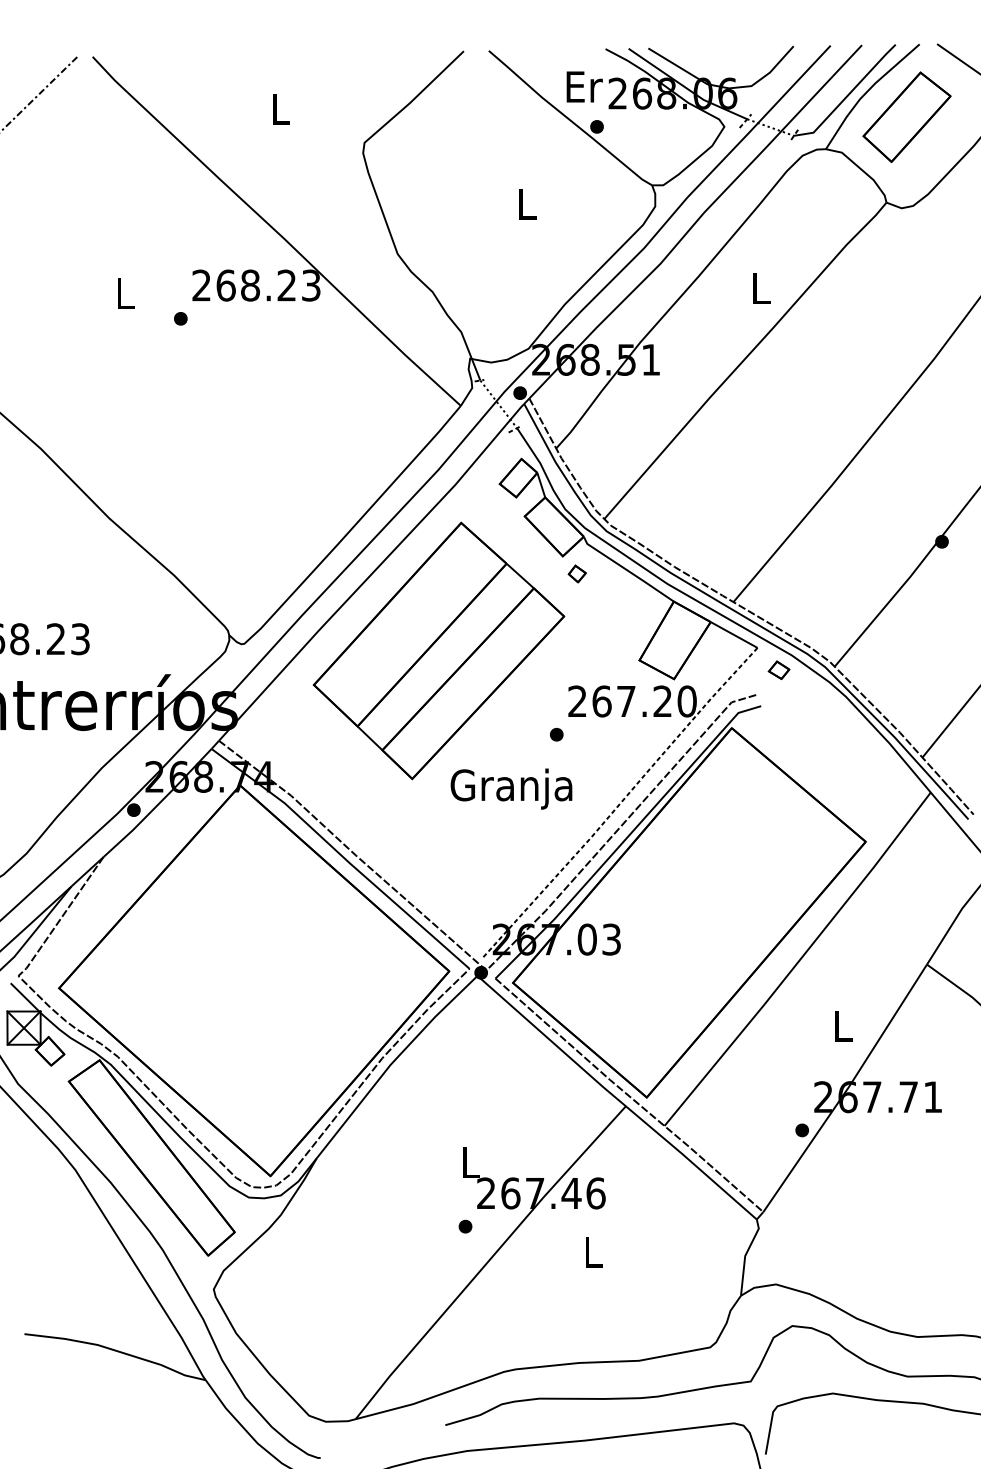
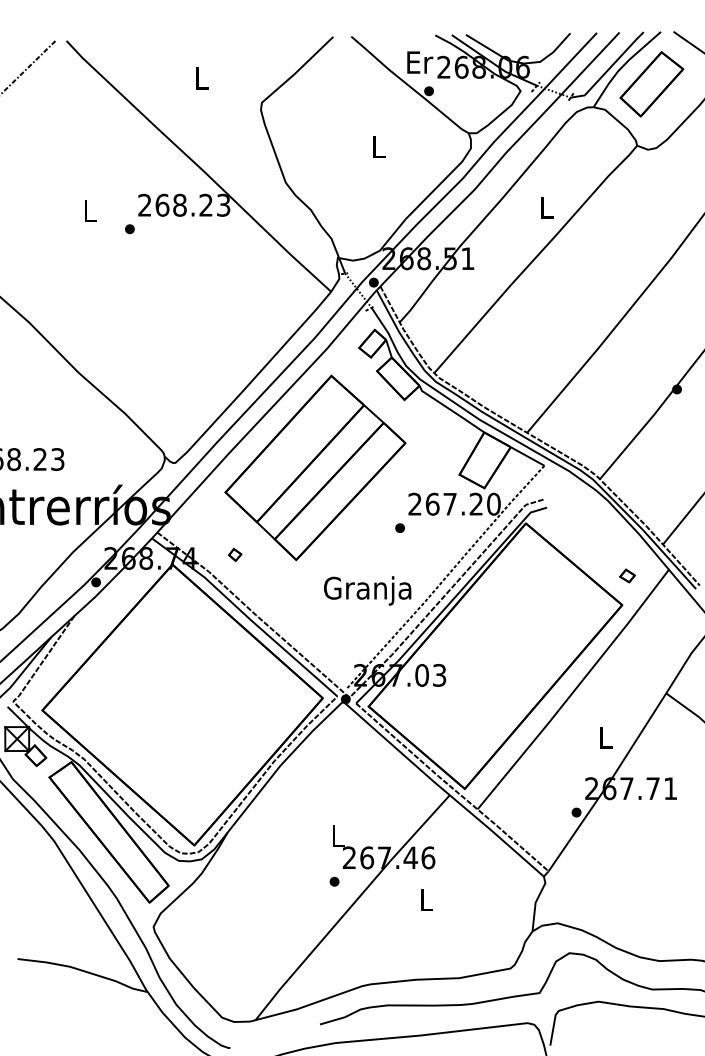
part: (576, 573) -> (234, 554), moved
part: (778, 669) -> (627, 575), moved
text: (511, 788) -> (367, 590), moved

